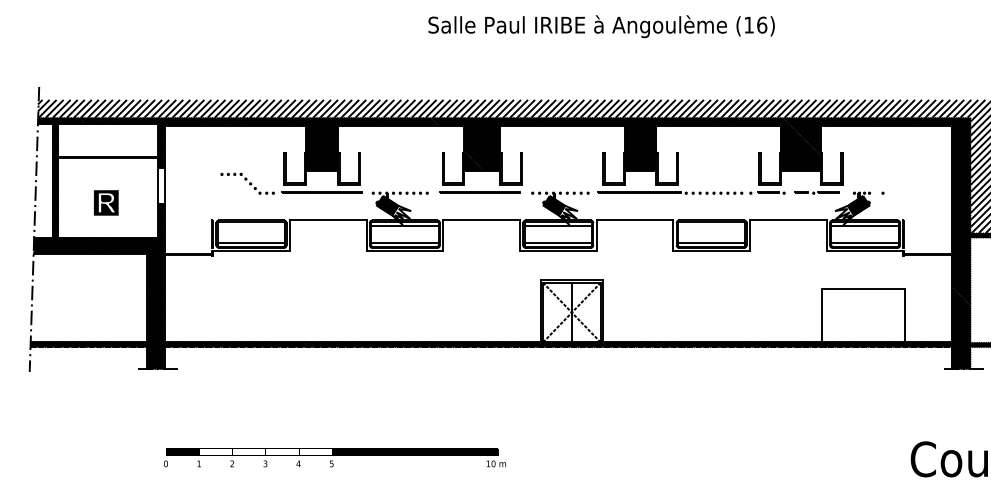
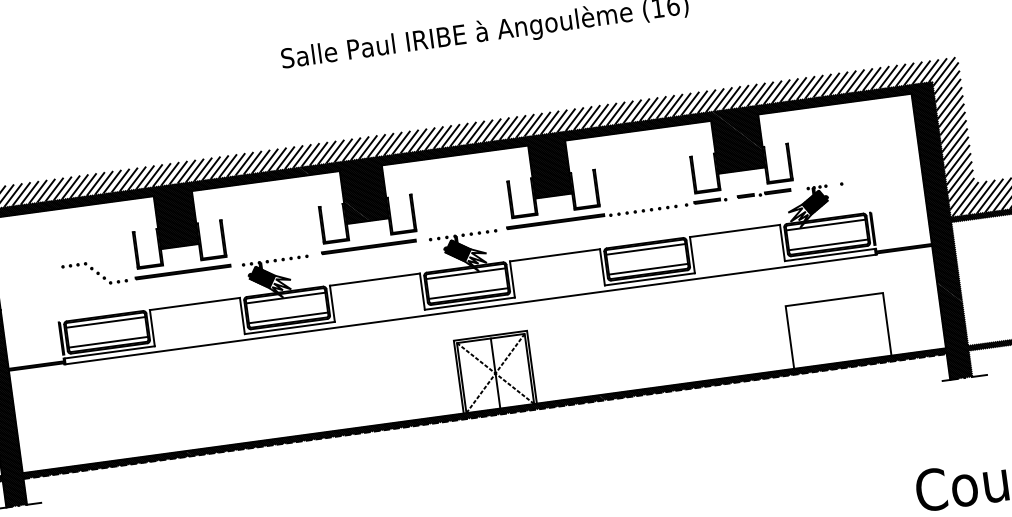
line: (251, 225) -> (105, 322), added
line: (711, 225) -> (645, 249), added
line: (558, 256) -> (470, 309), added

